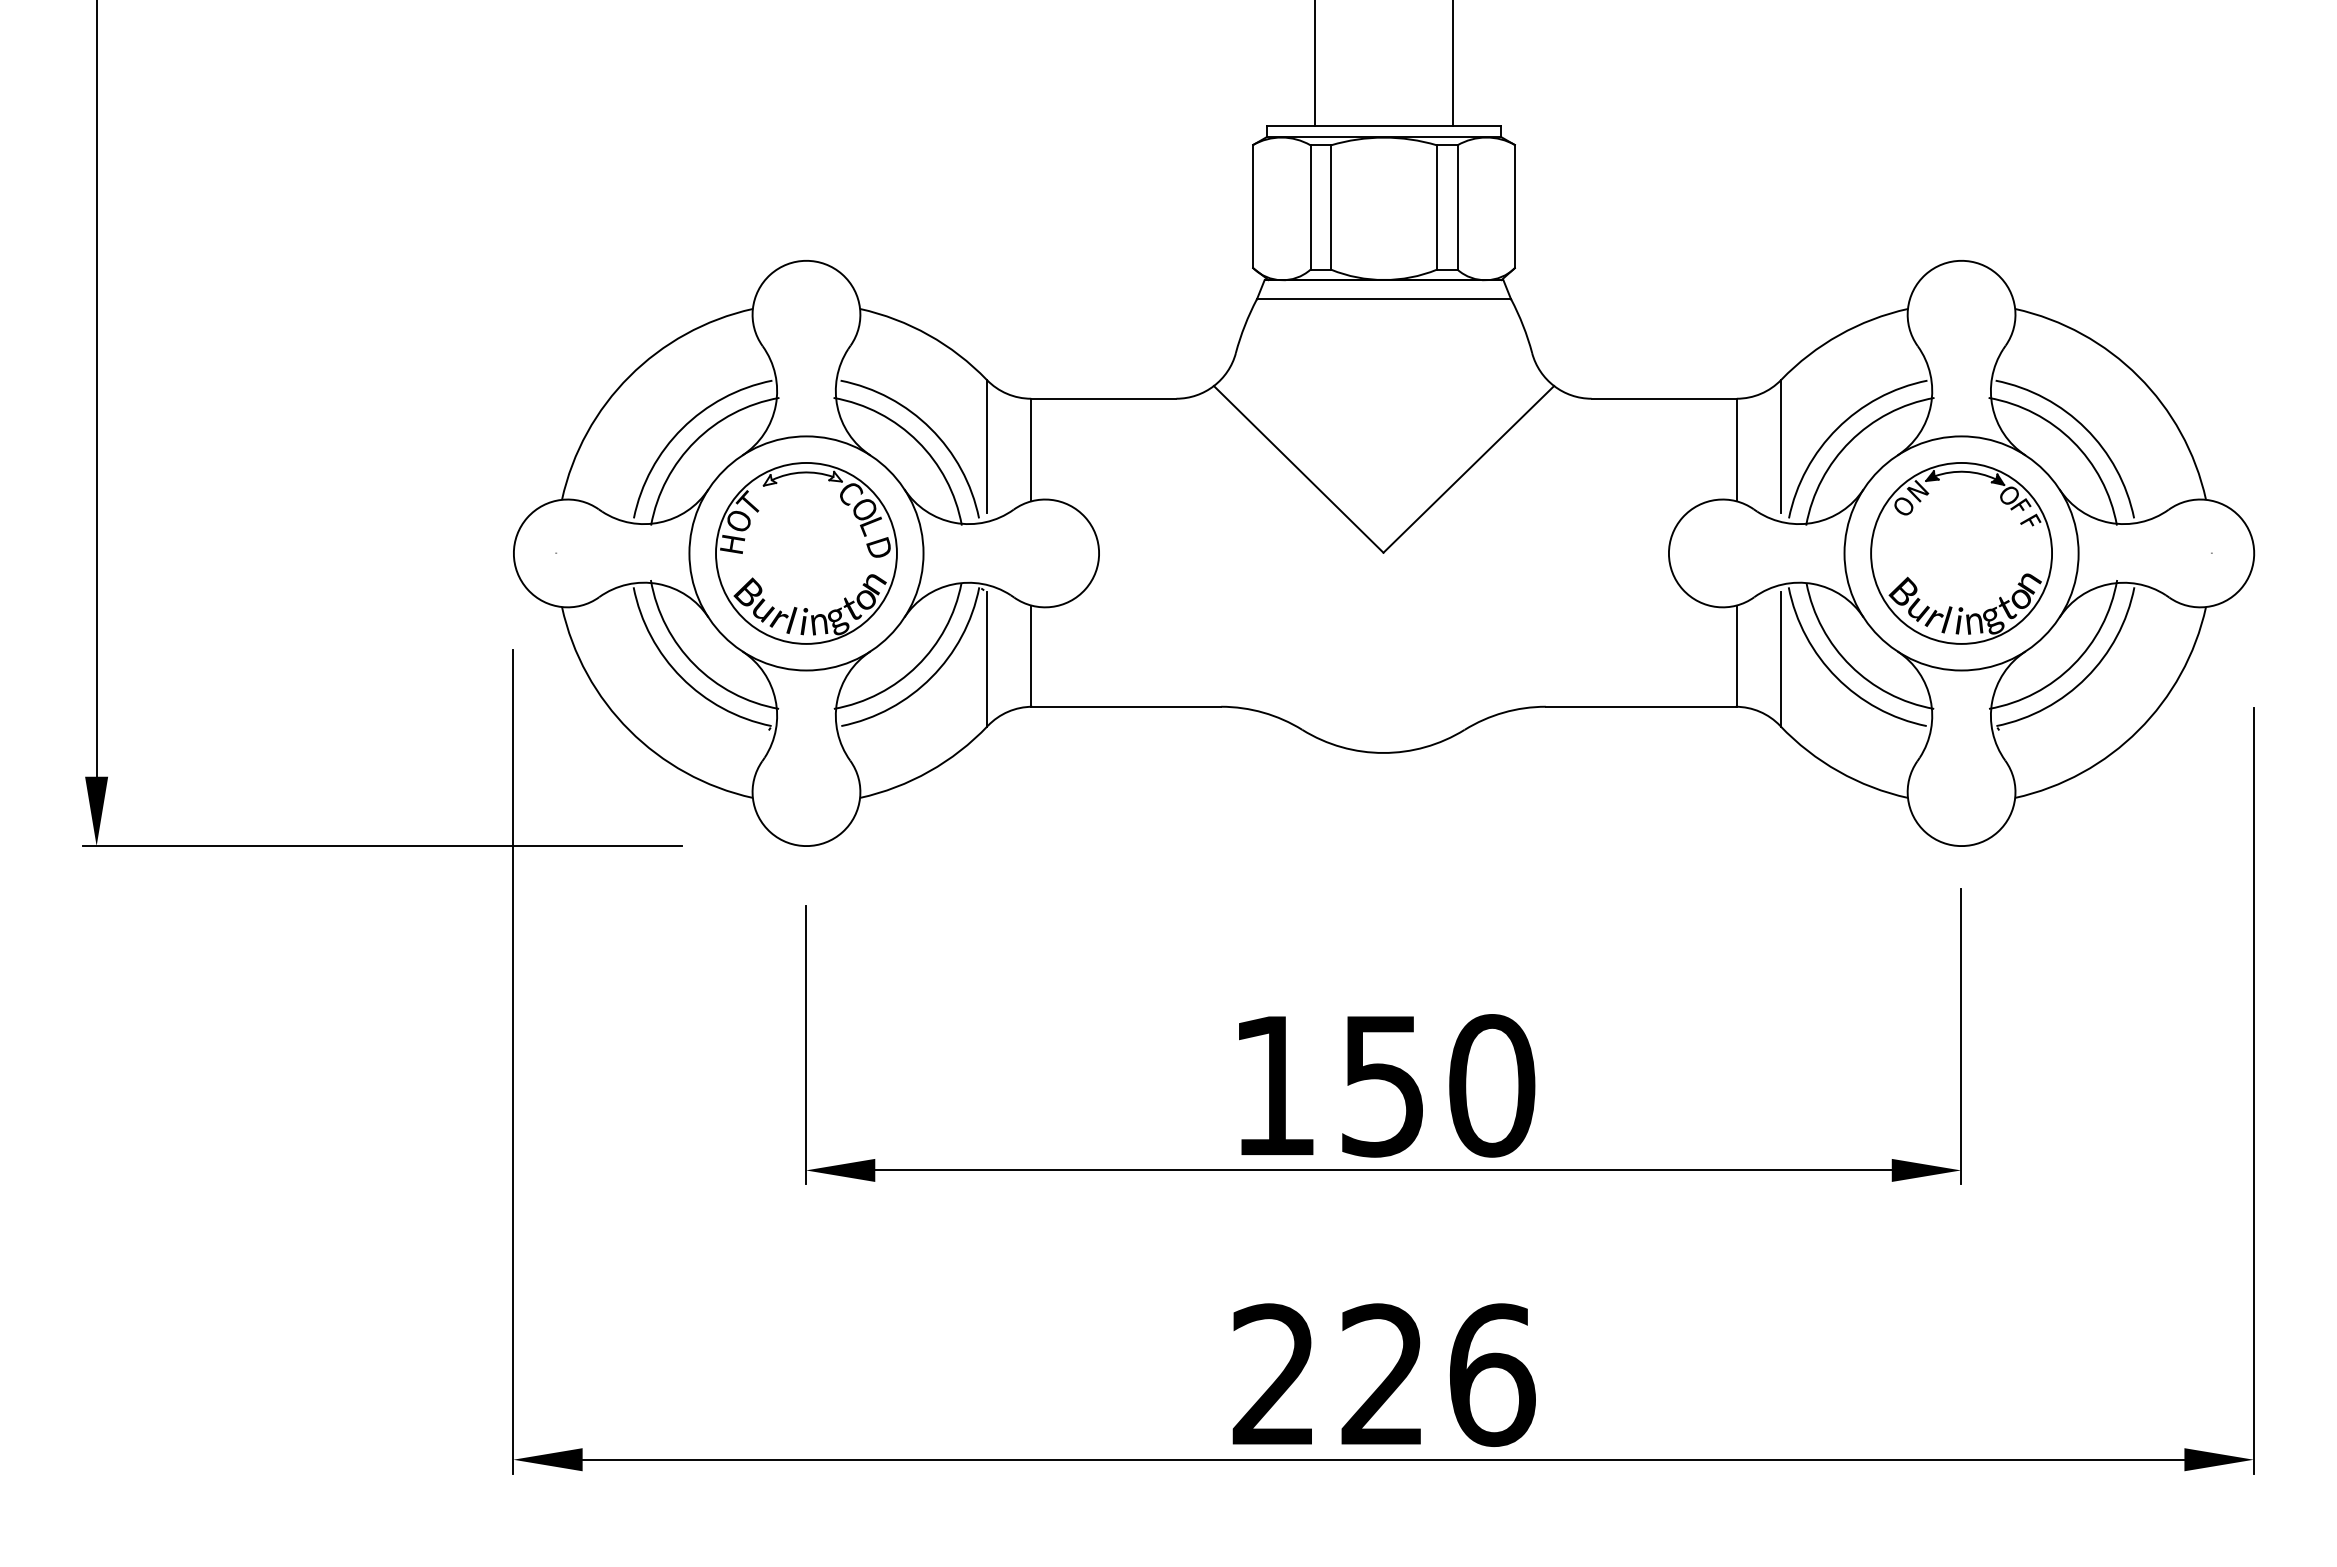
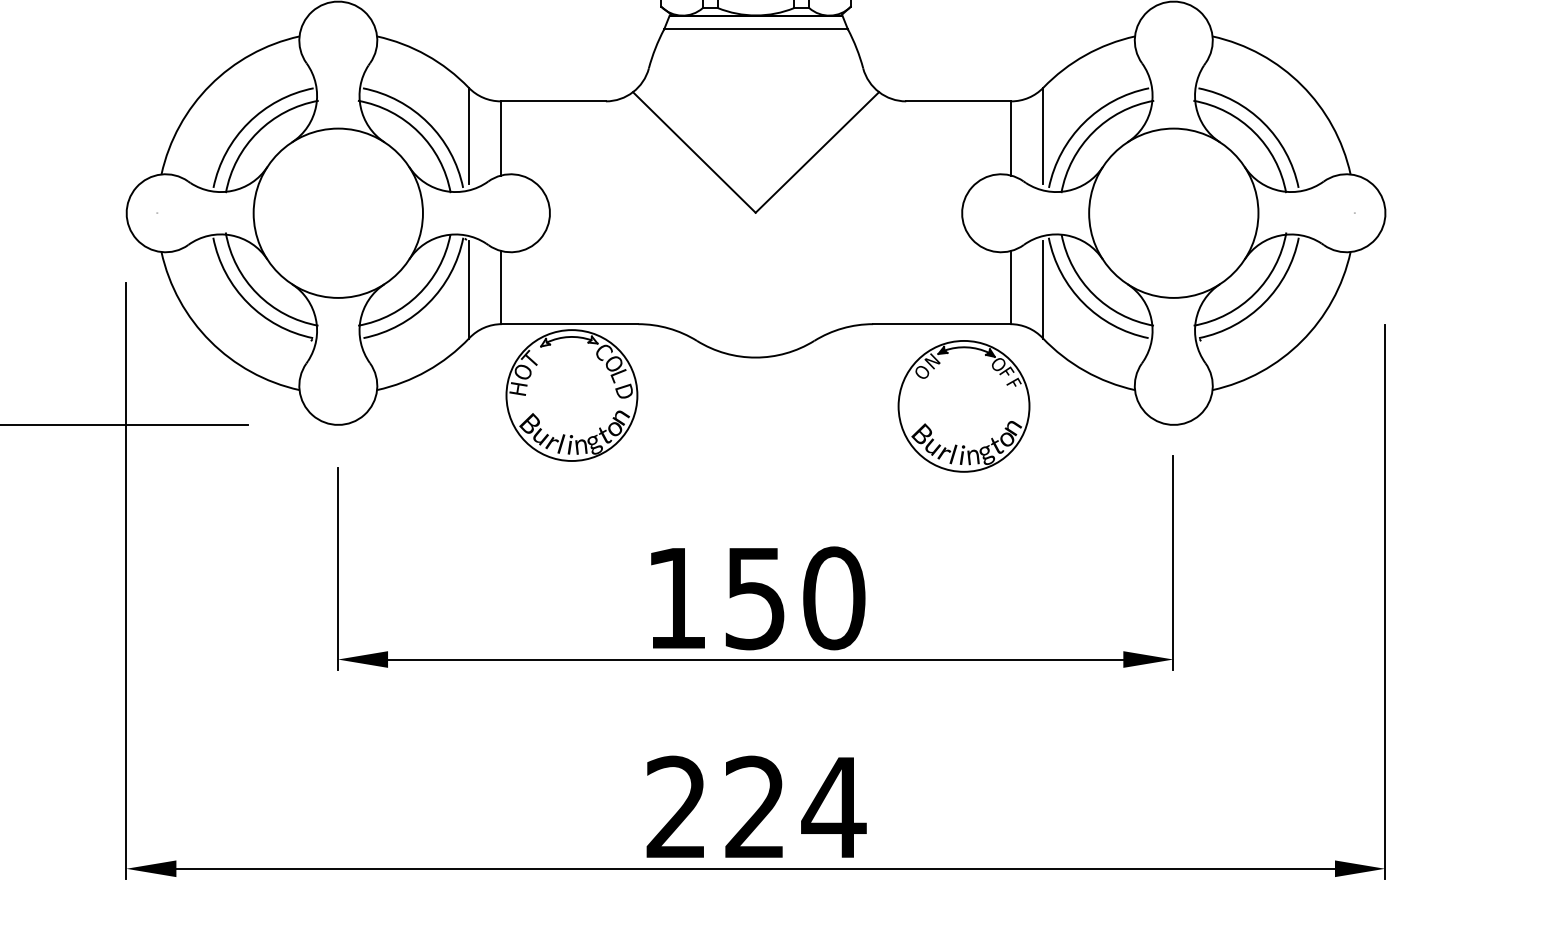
part: (806, 553) -> (571, 395), moved
part: (1961, 553) -> (963, 406), moved
text: (1491, 1374) -> (833, 807), 226 -> 224

